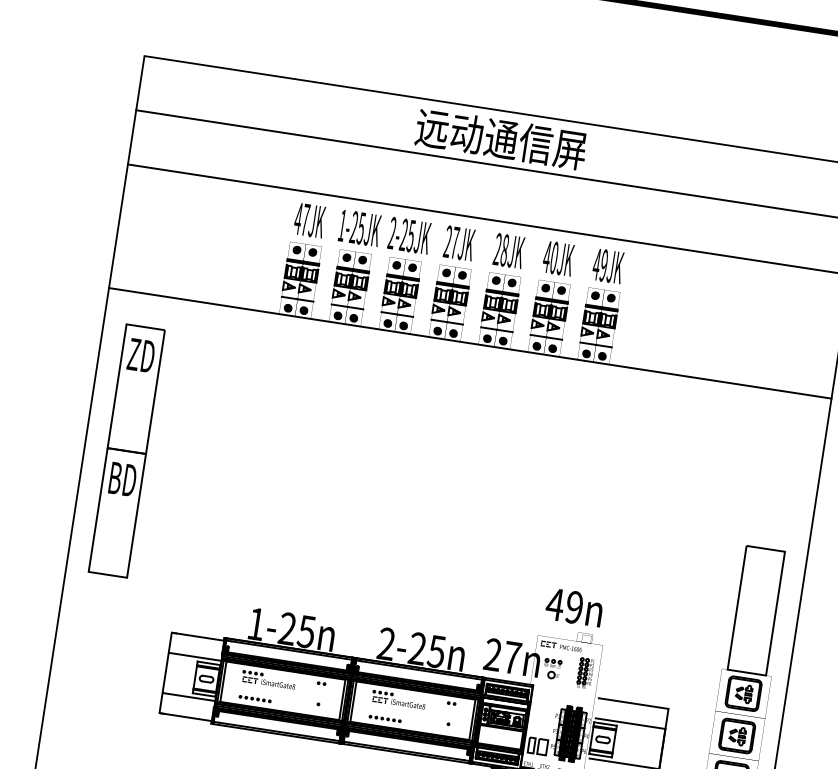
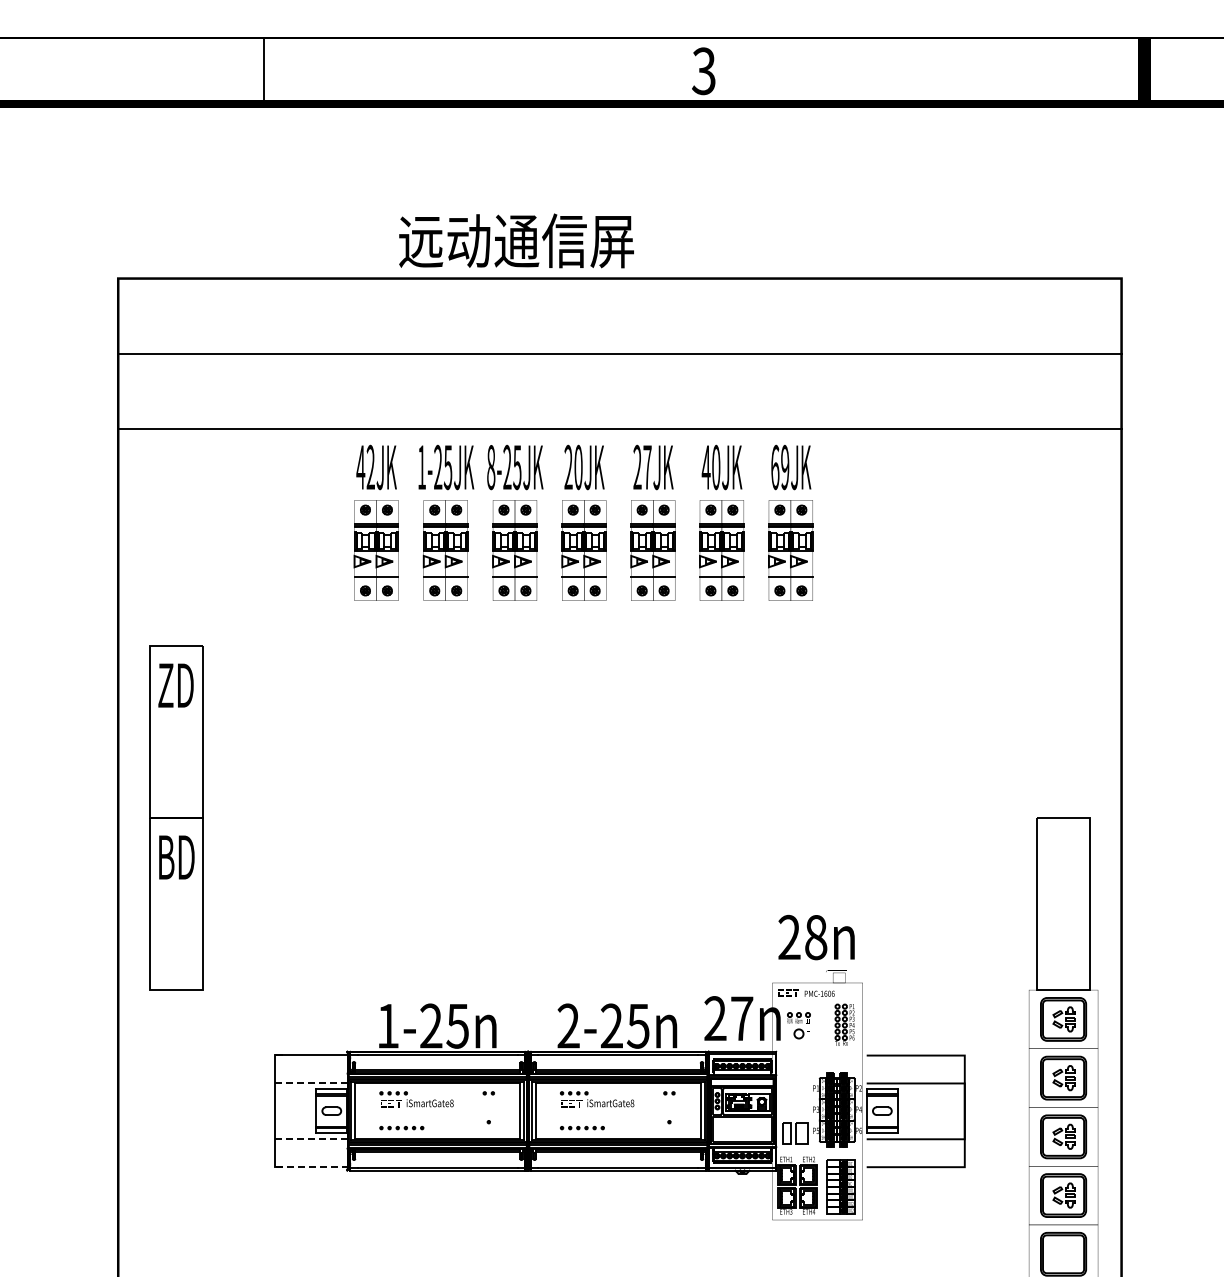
text: (501, 138) -> (516, 240), moved
text: (305, 219) -> (370, 466), 47JK -> 42JK
text: (392, 233) -> (491, 467), 2-25JK -> 8-25JK
text: (455, 242) -> (578, 467), 27JK -> 20JK
text: (504, 250) -> (647, 467), 28JK -> 27JK
text: (596, 264) -> (774, 467), 49JK -> 69JK
line: (470, 343) -> (619, 600), removed
text: (564, 605) -> (802, 937), 49n -> 28n
line: (194, 657) -> (311, 1083), solid -> dashed
line: (188, 697) -> (310, 1139), solid -> dashed
line: (185, 716) -> (311, 1166), solid -> dashed

